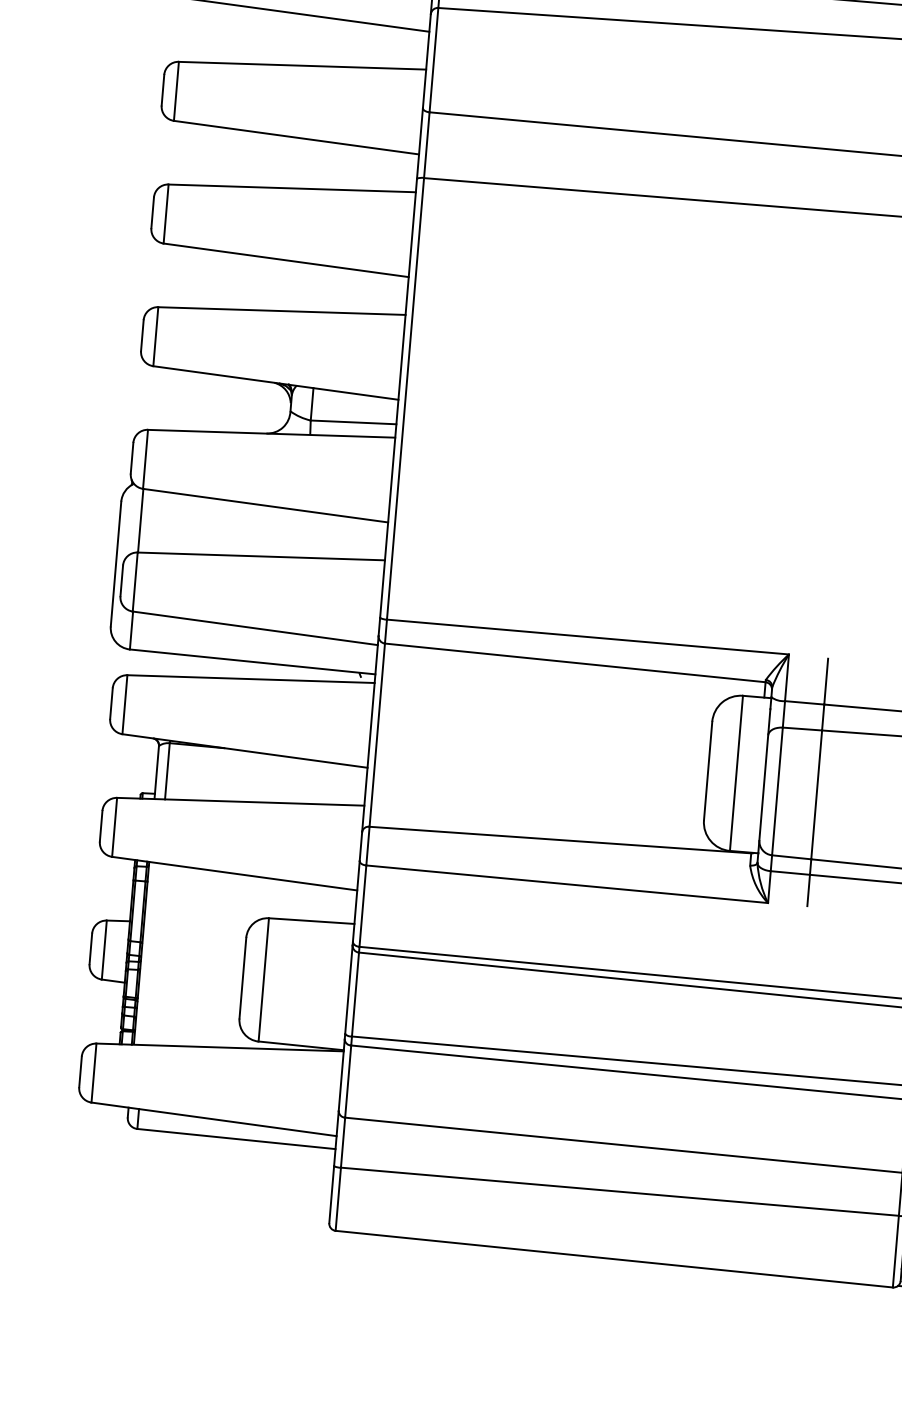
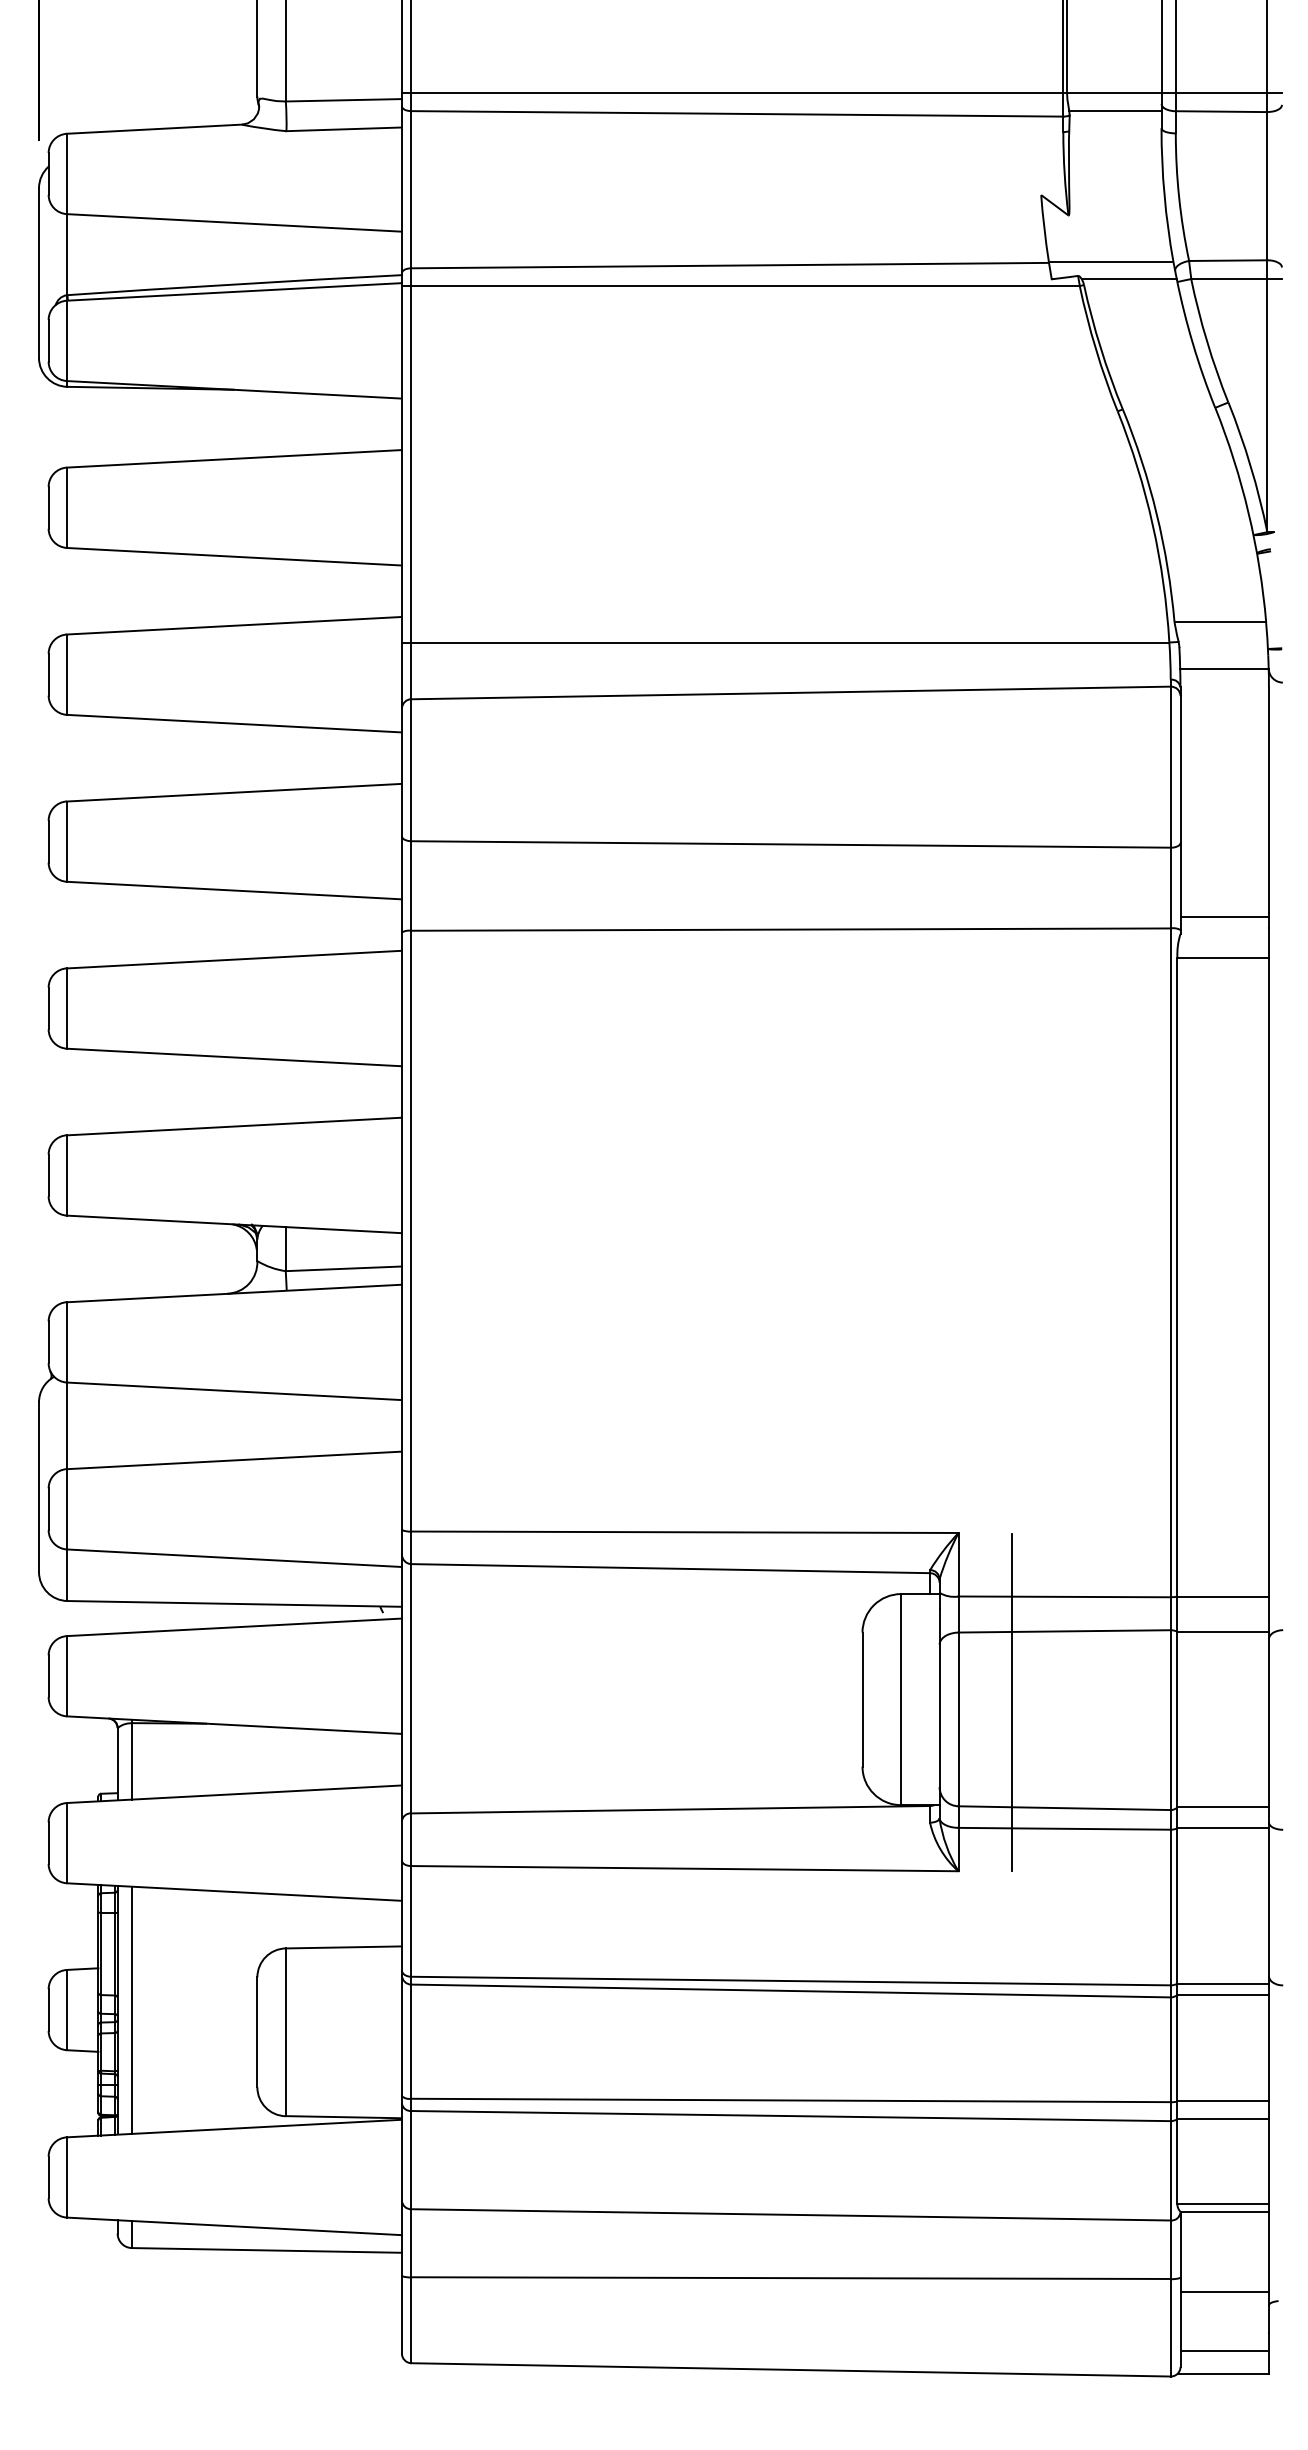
line: (151, 953) -> (131, 2009), added

